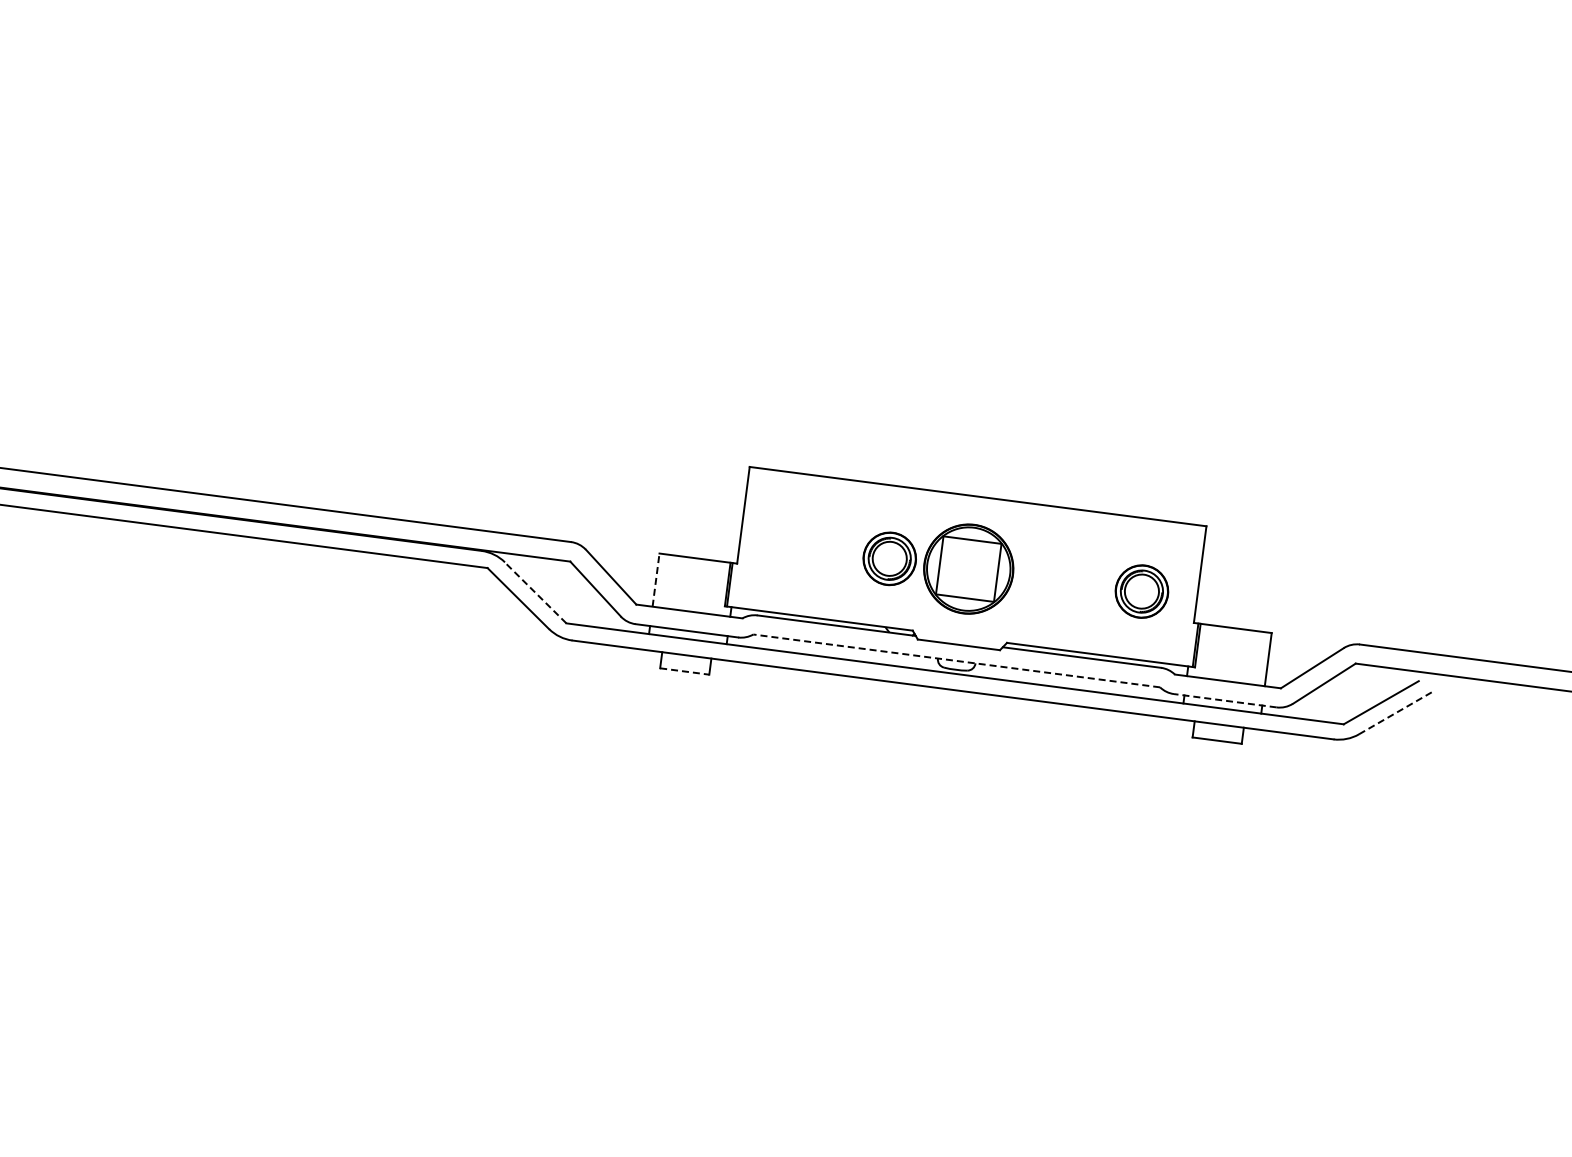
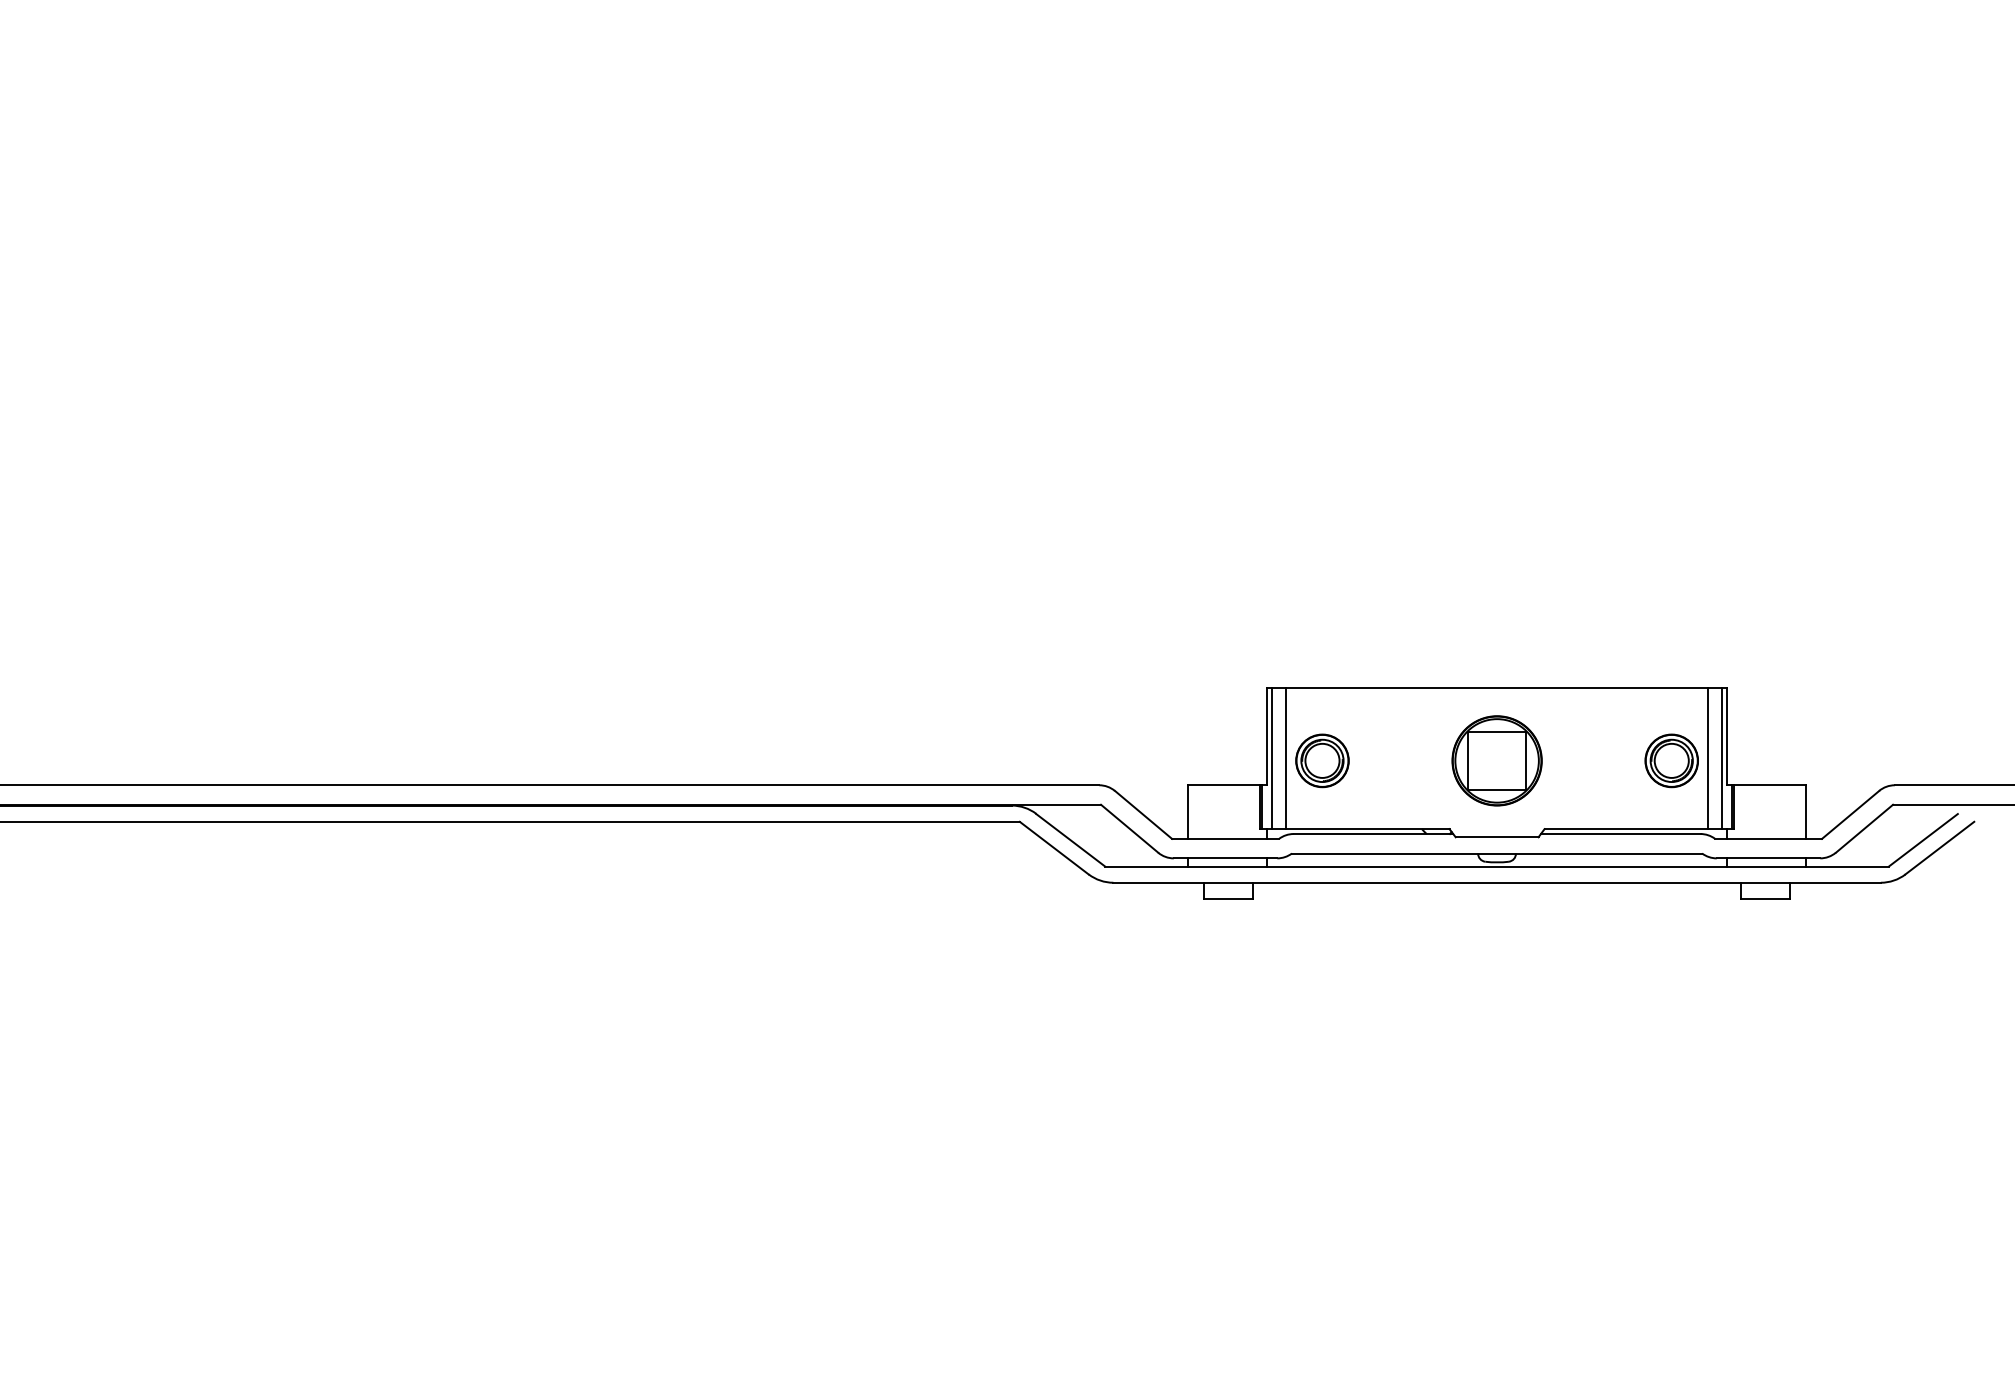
line: (746, 537) -> (1272, 758), added
line: (760, 539) -> (1286, 758), added
part: (889, 558) -> (1322, 760), moved
line: (656, 580) -> (1188, 812), dashed -> solid
line: (535, 592) -> (1070, 839), dashed -> solid
line: (1178, 593) -> (1708, 758), added
line: (1192, 595) -> (1722, 758), added
line: (956, 660) -> (1496, 853), dashed -> solid
line: (684, 670) -> (1228, 898), dashed -> solid
line: (1225, 700) -> (1768, 858), dashed -> solid
line: (1397, 712) -> (1940, 847), dashed -> solid

